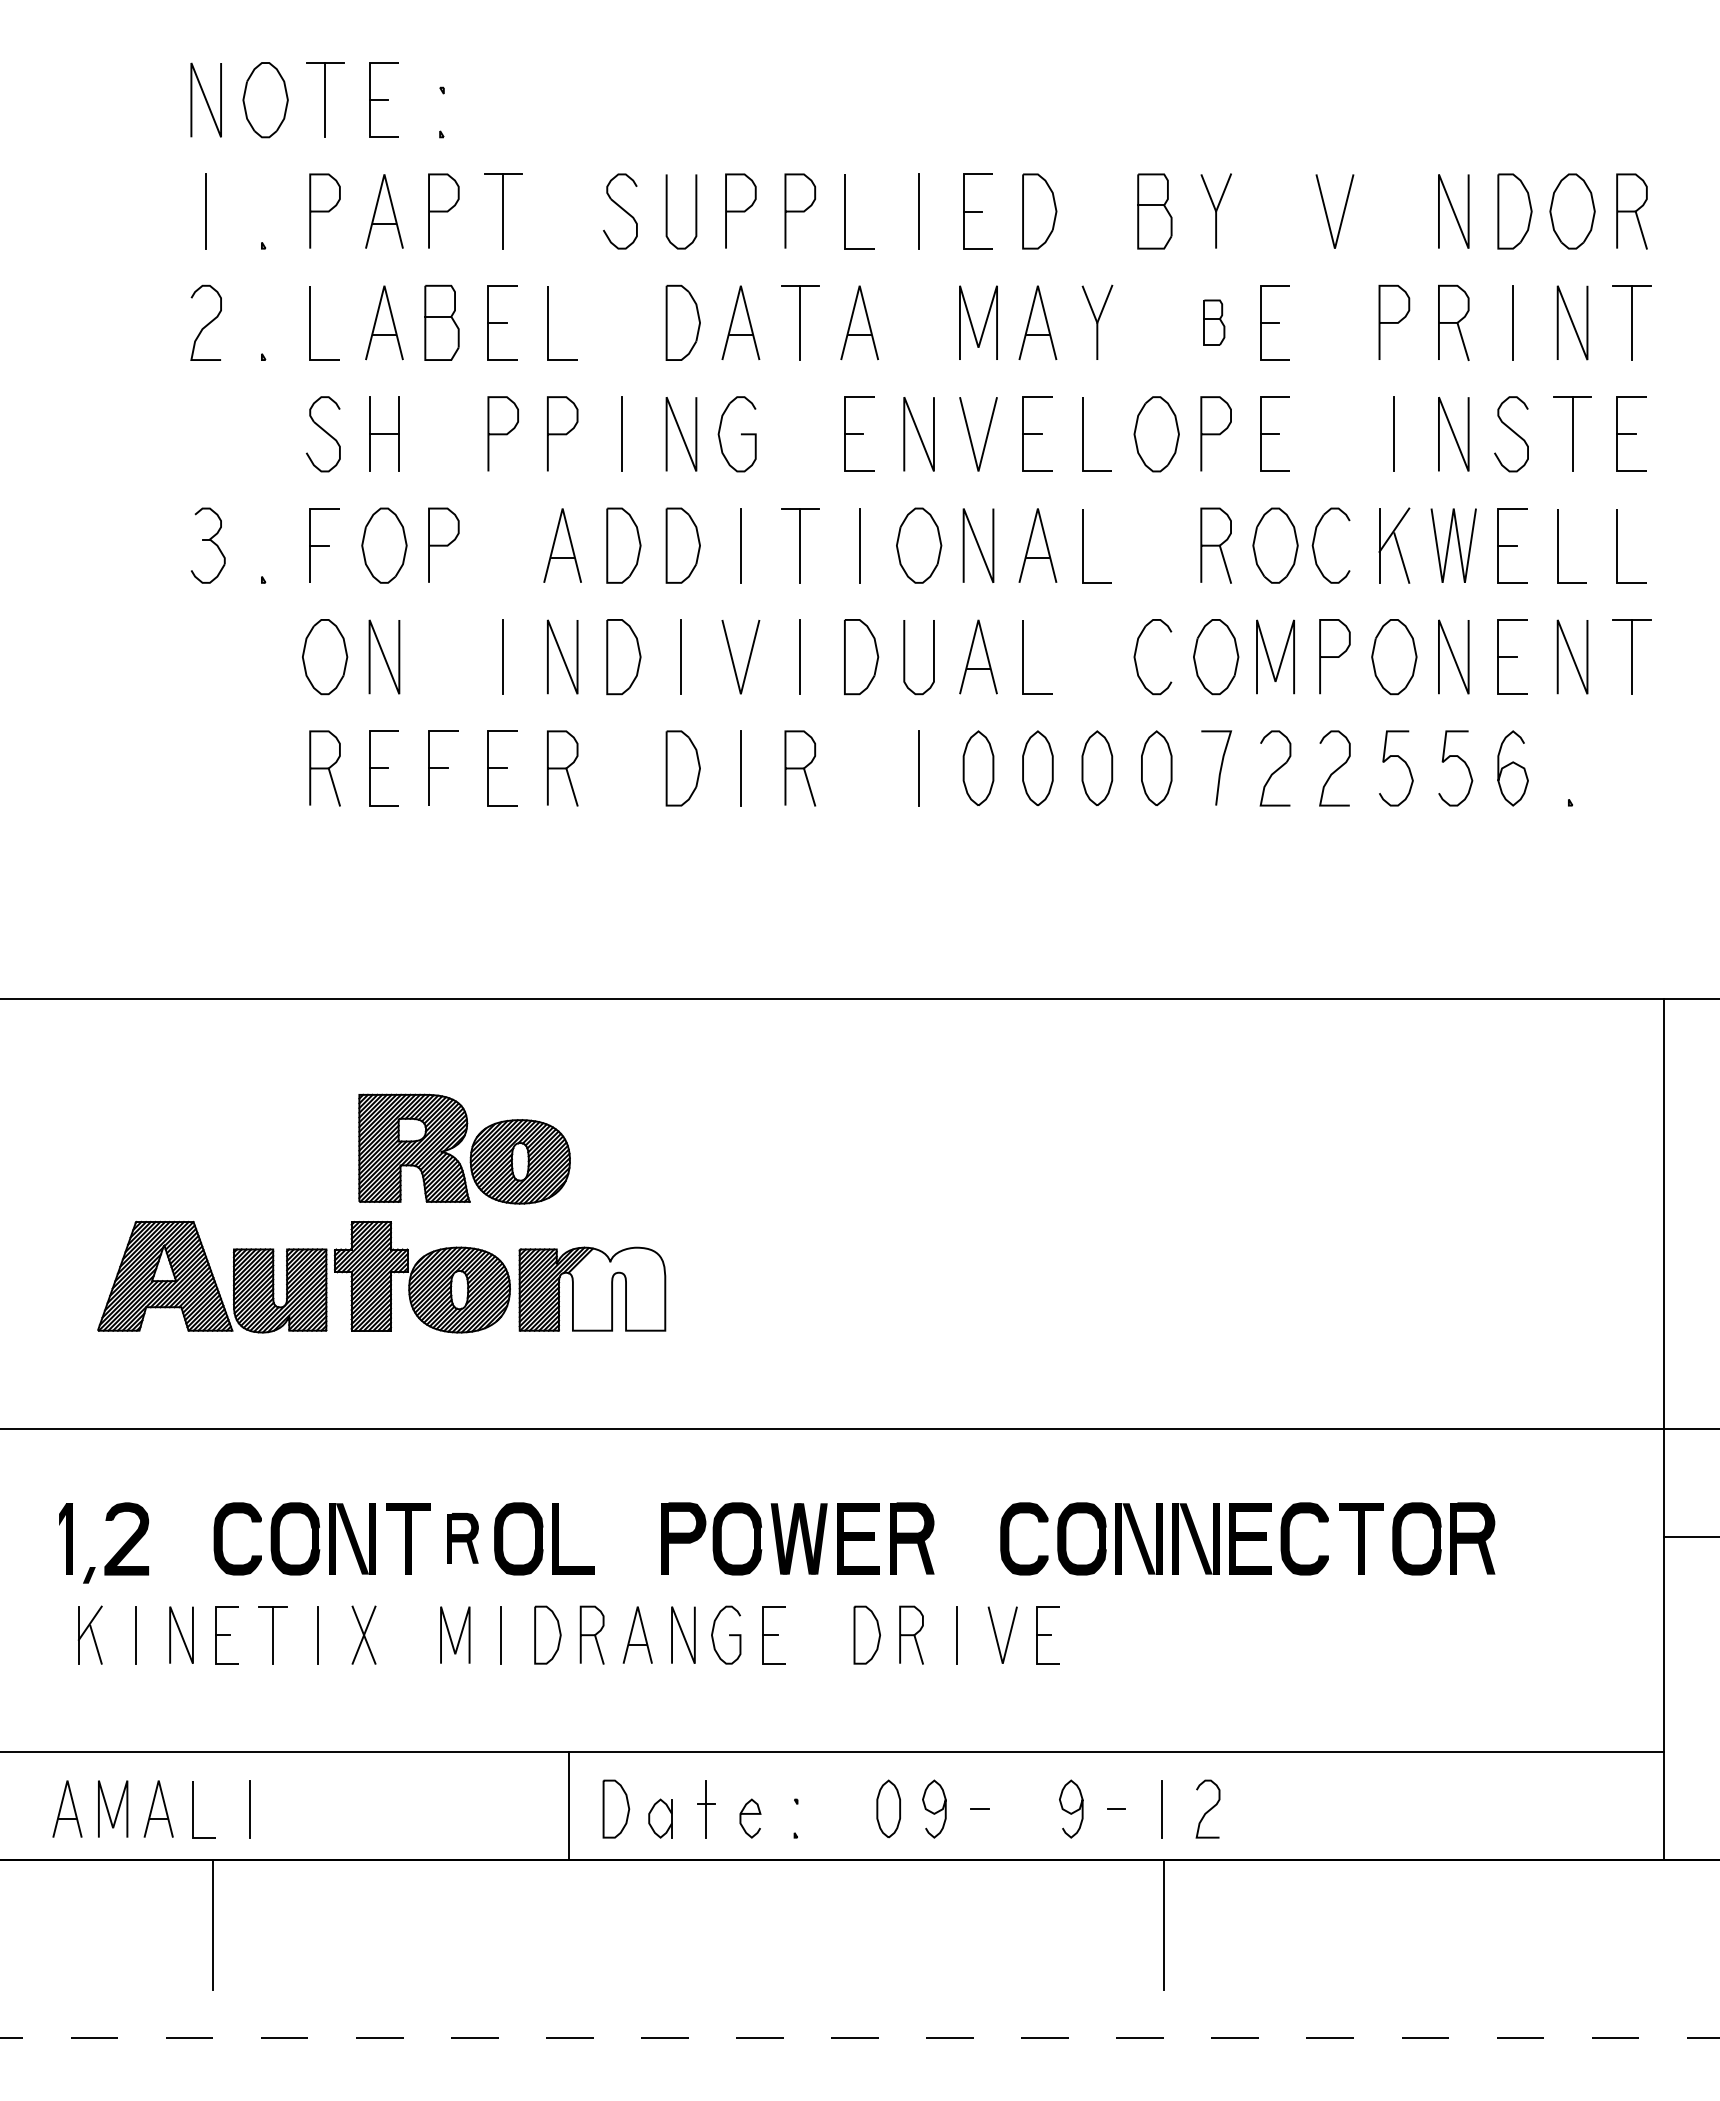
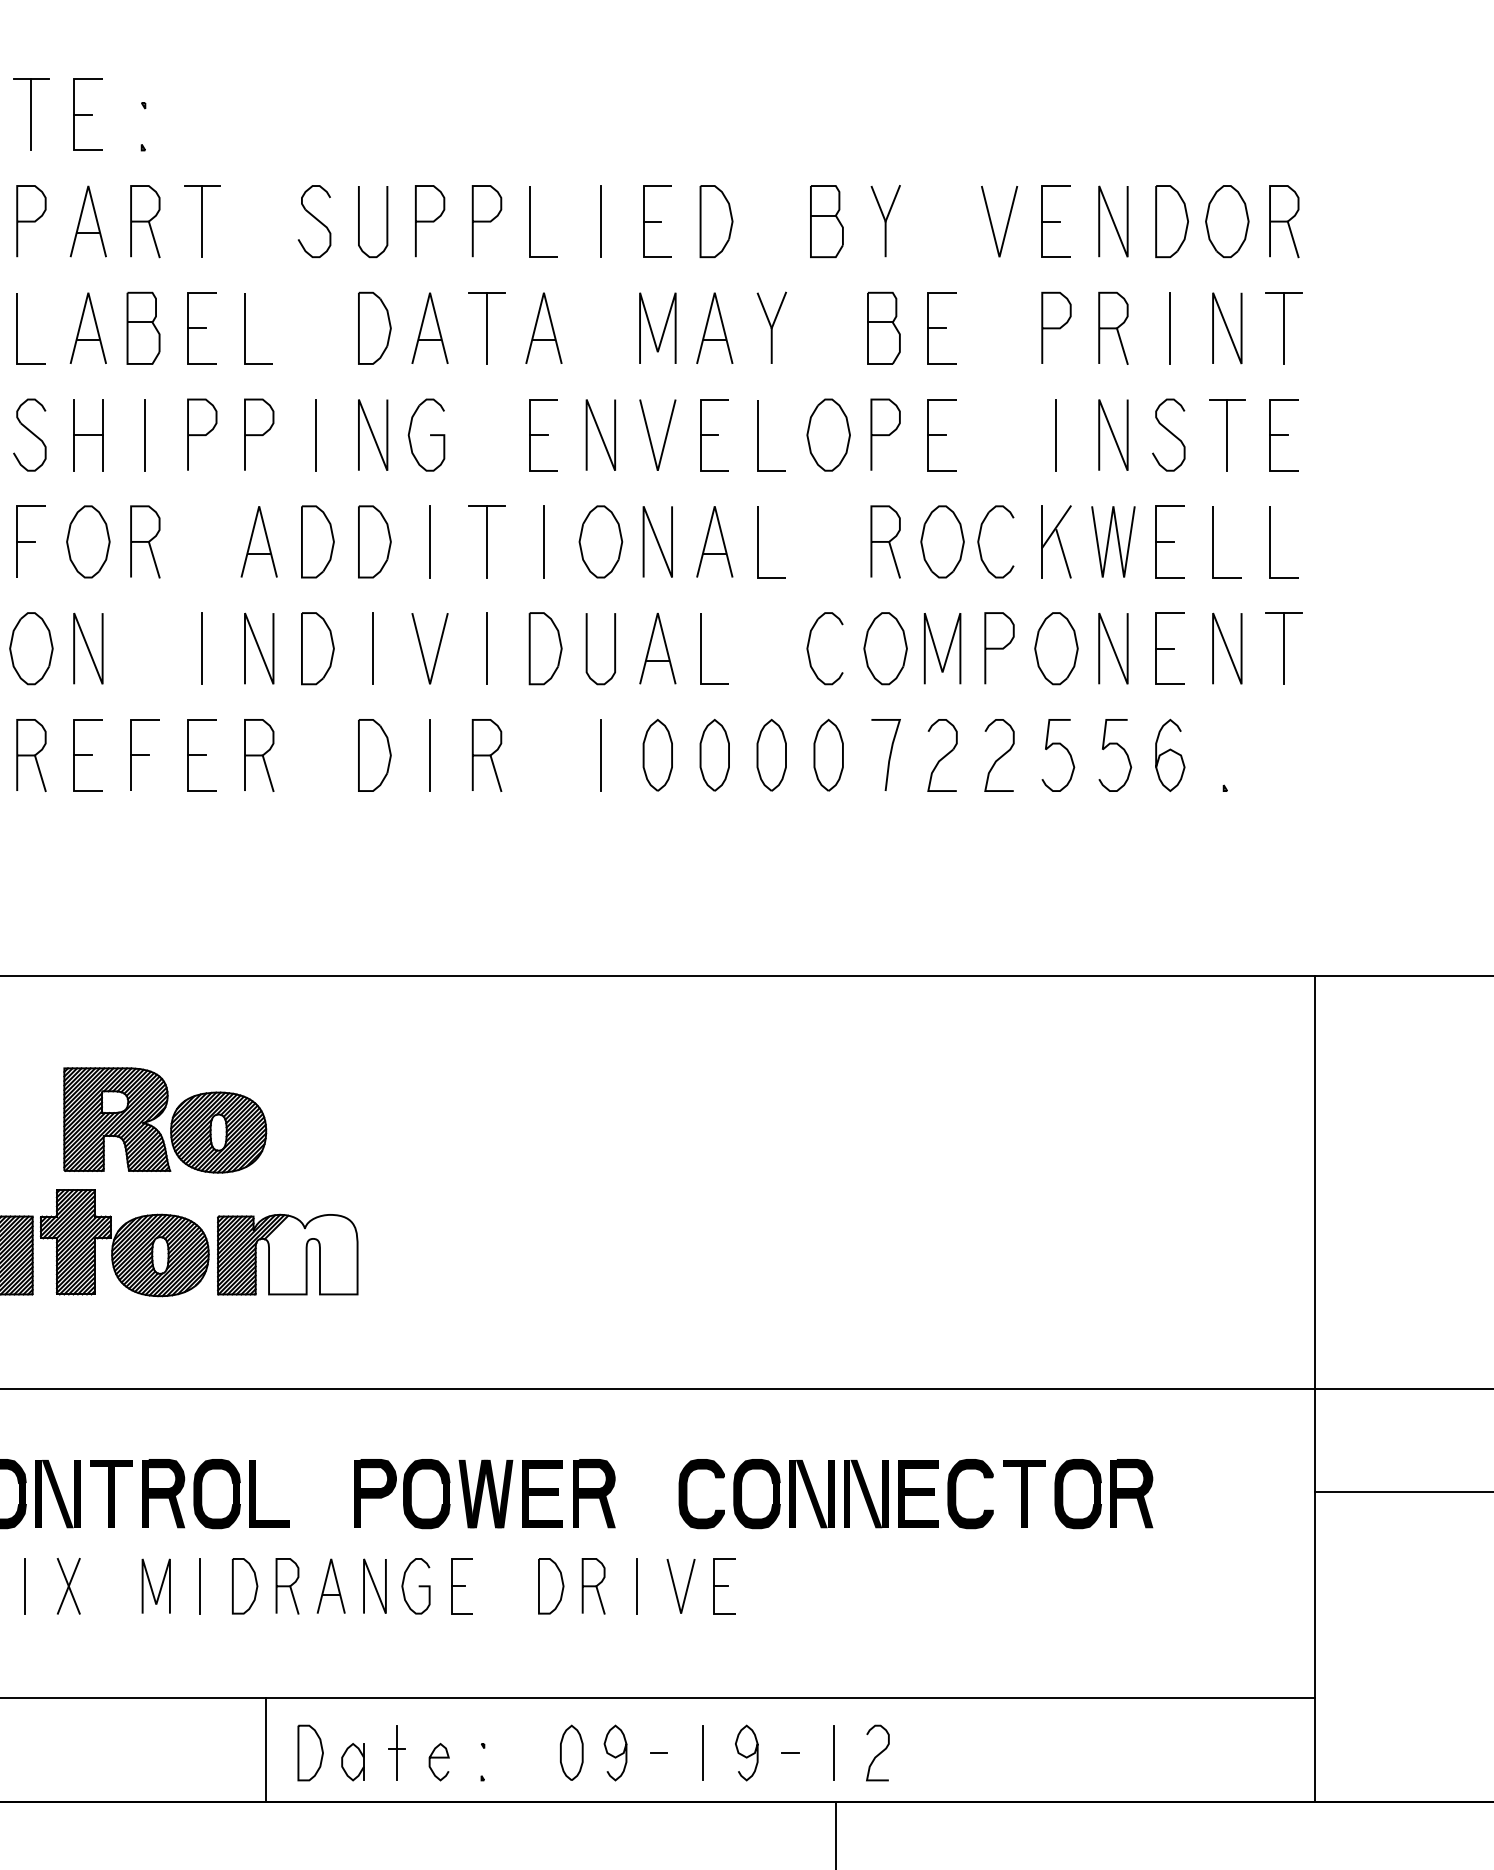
part: (1393, 211) -> (1055, 221), added
line: (452, 229) -> (153, 238), added
part: (1214, 322) -> (884, 327), size x1.67
line: (443, 434) -> (144, 435), added
line: (452, 563) -> (153, 558), added
part: (462, 1538) -> (163, 1493), size x1.43
line: (1025, 1808) -> (702, 1752), added

